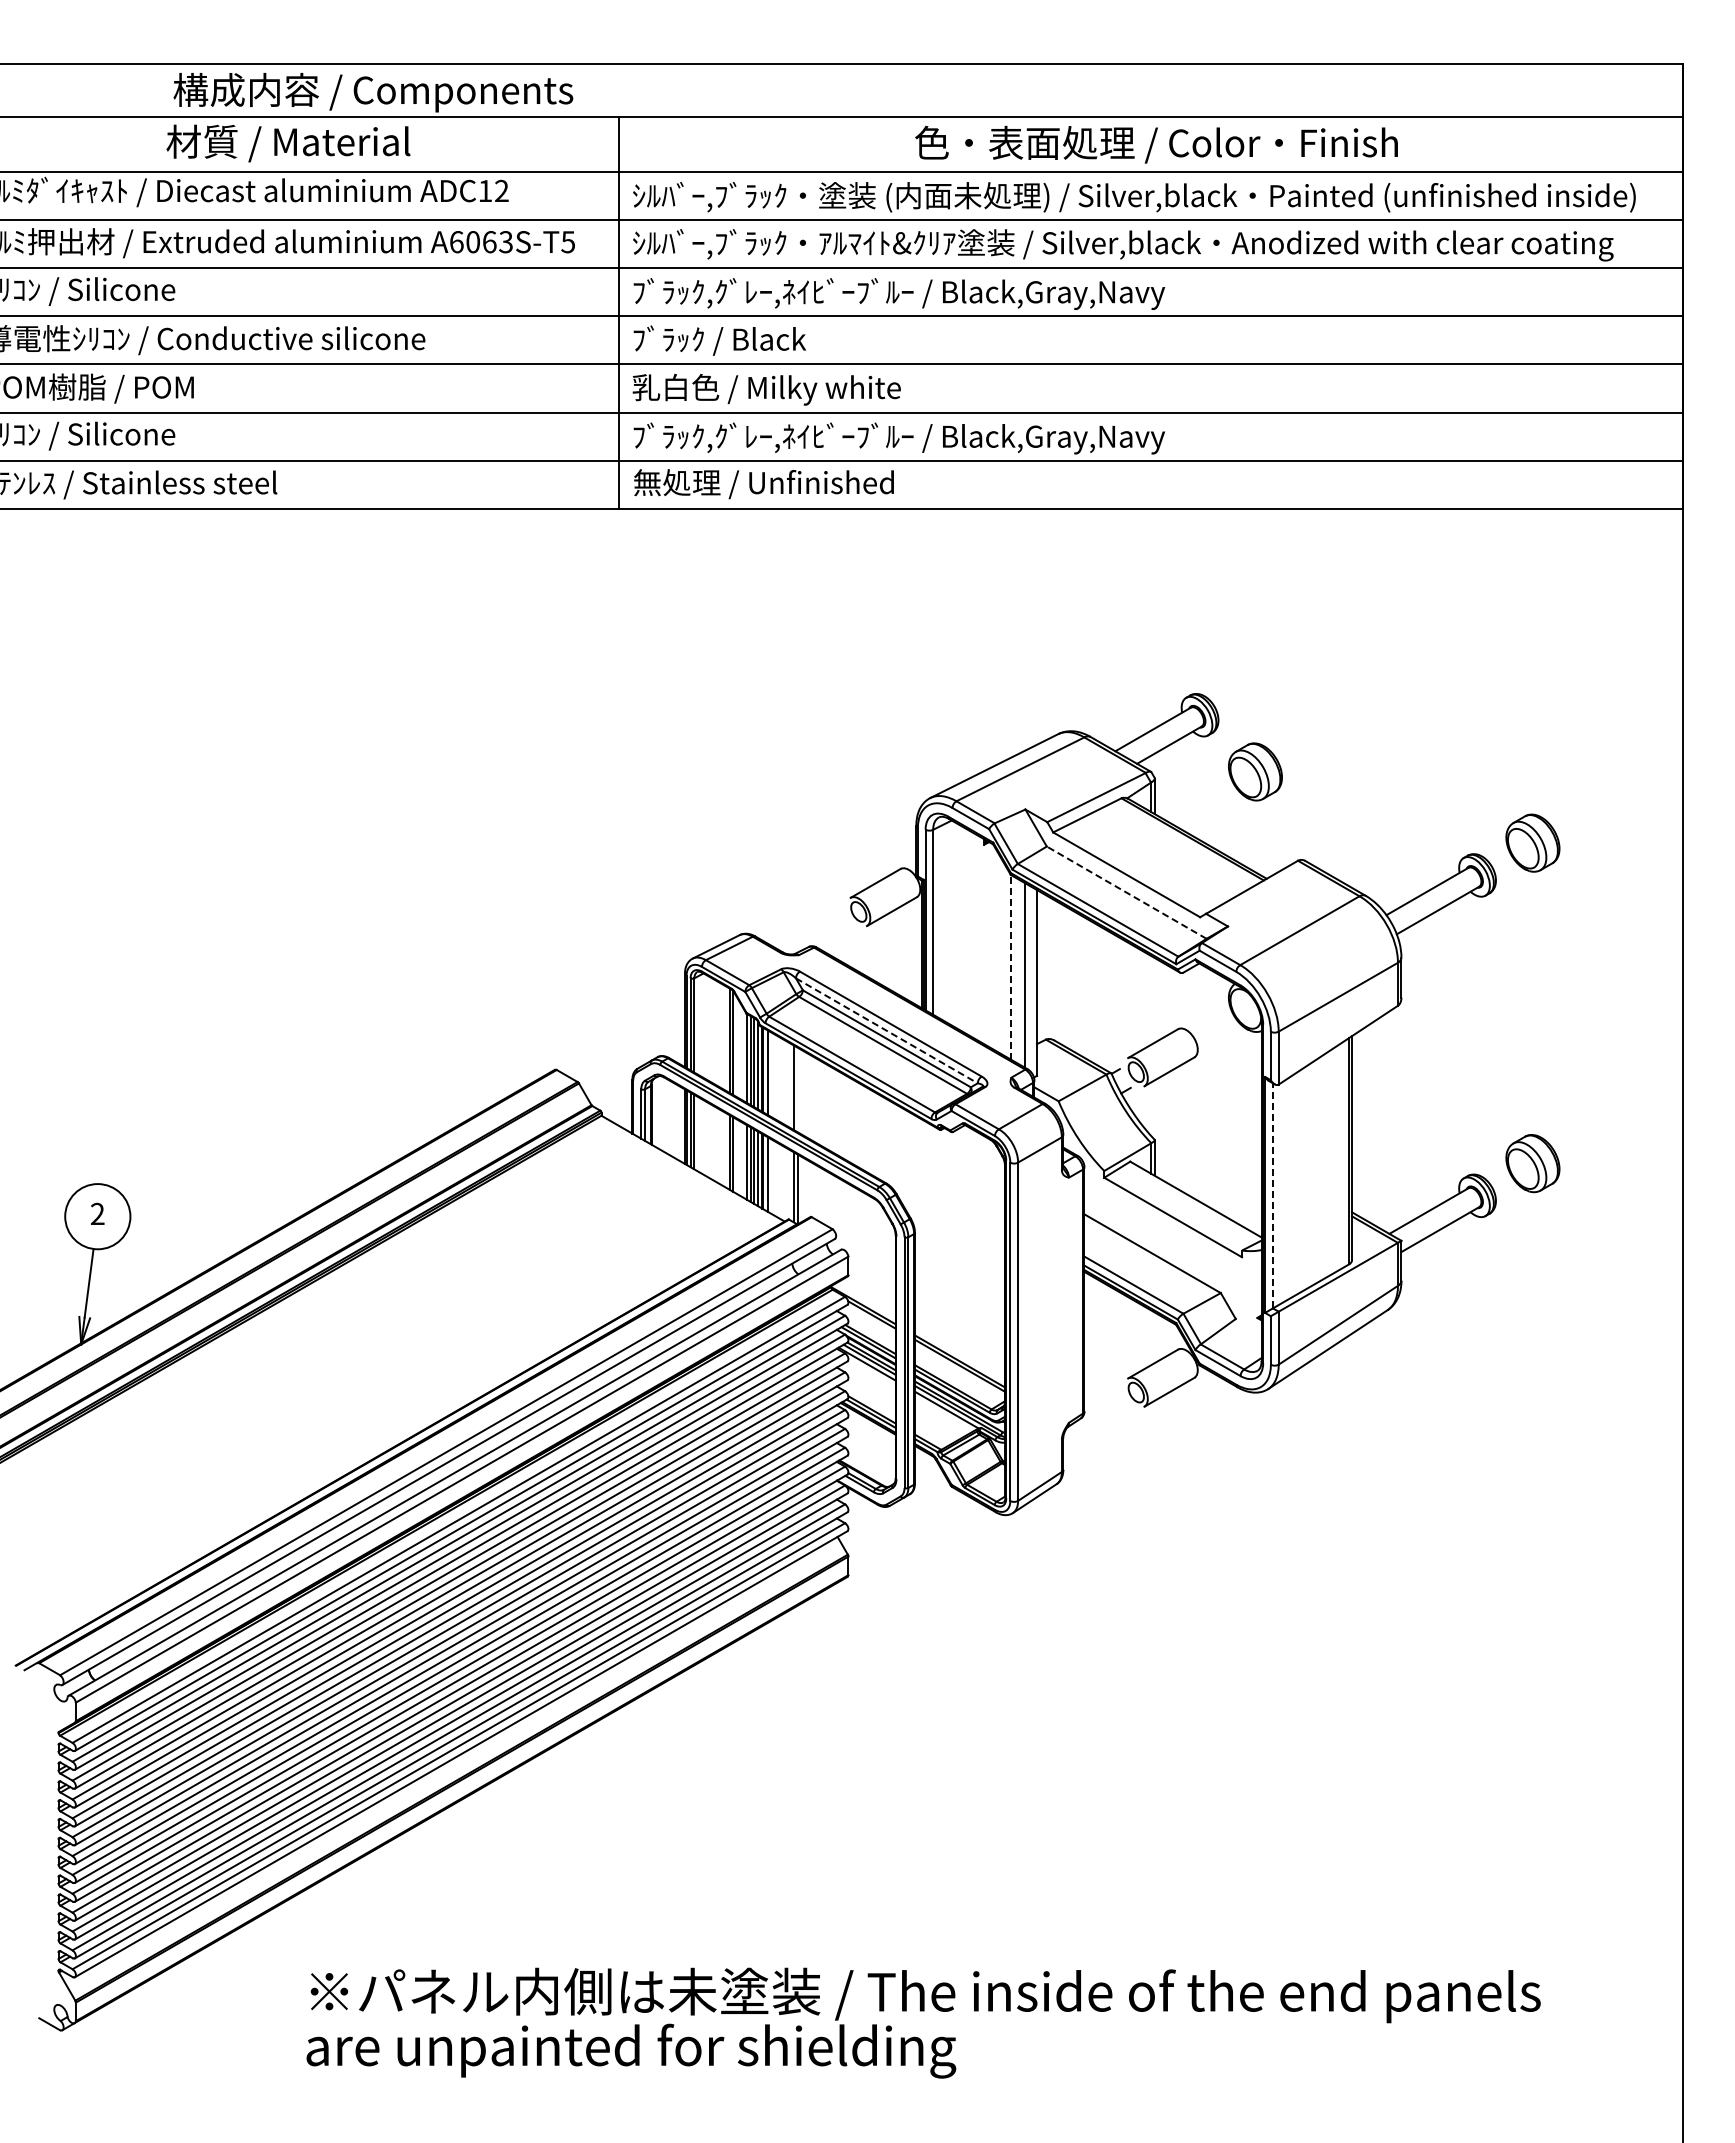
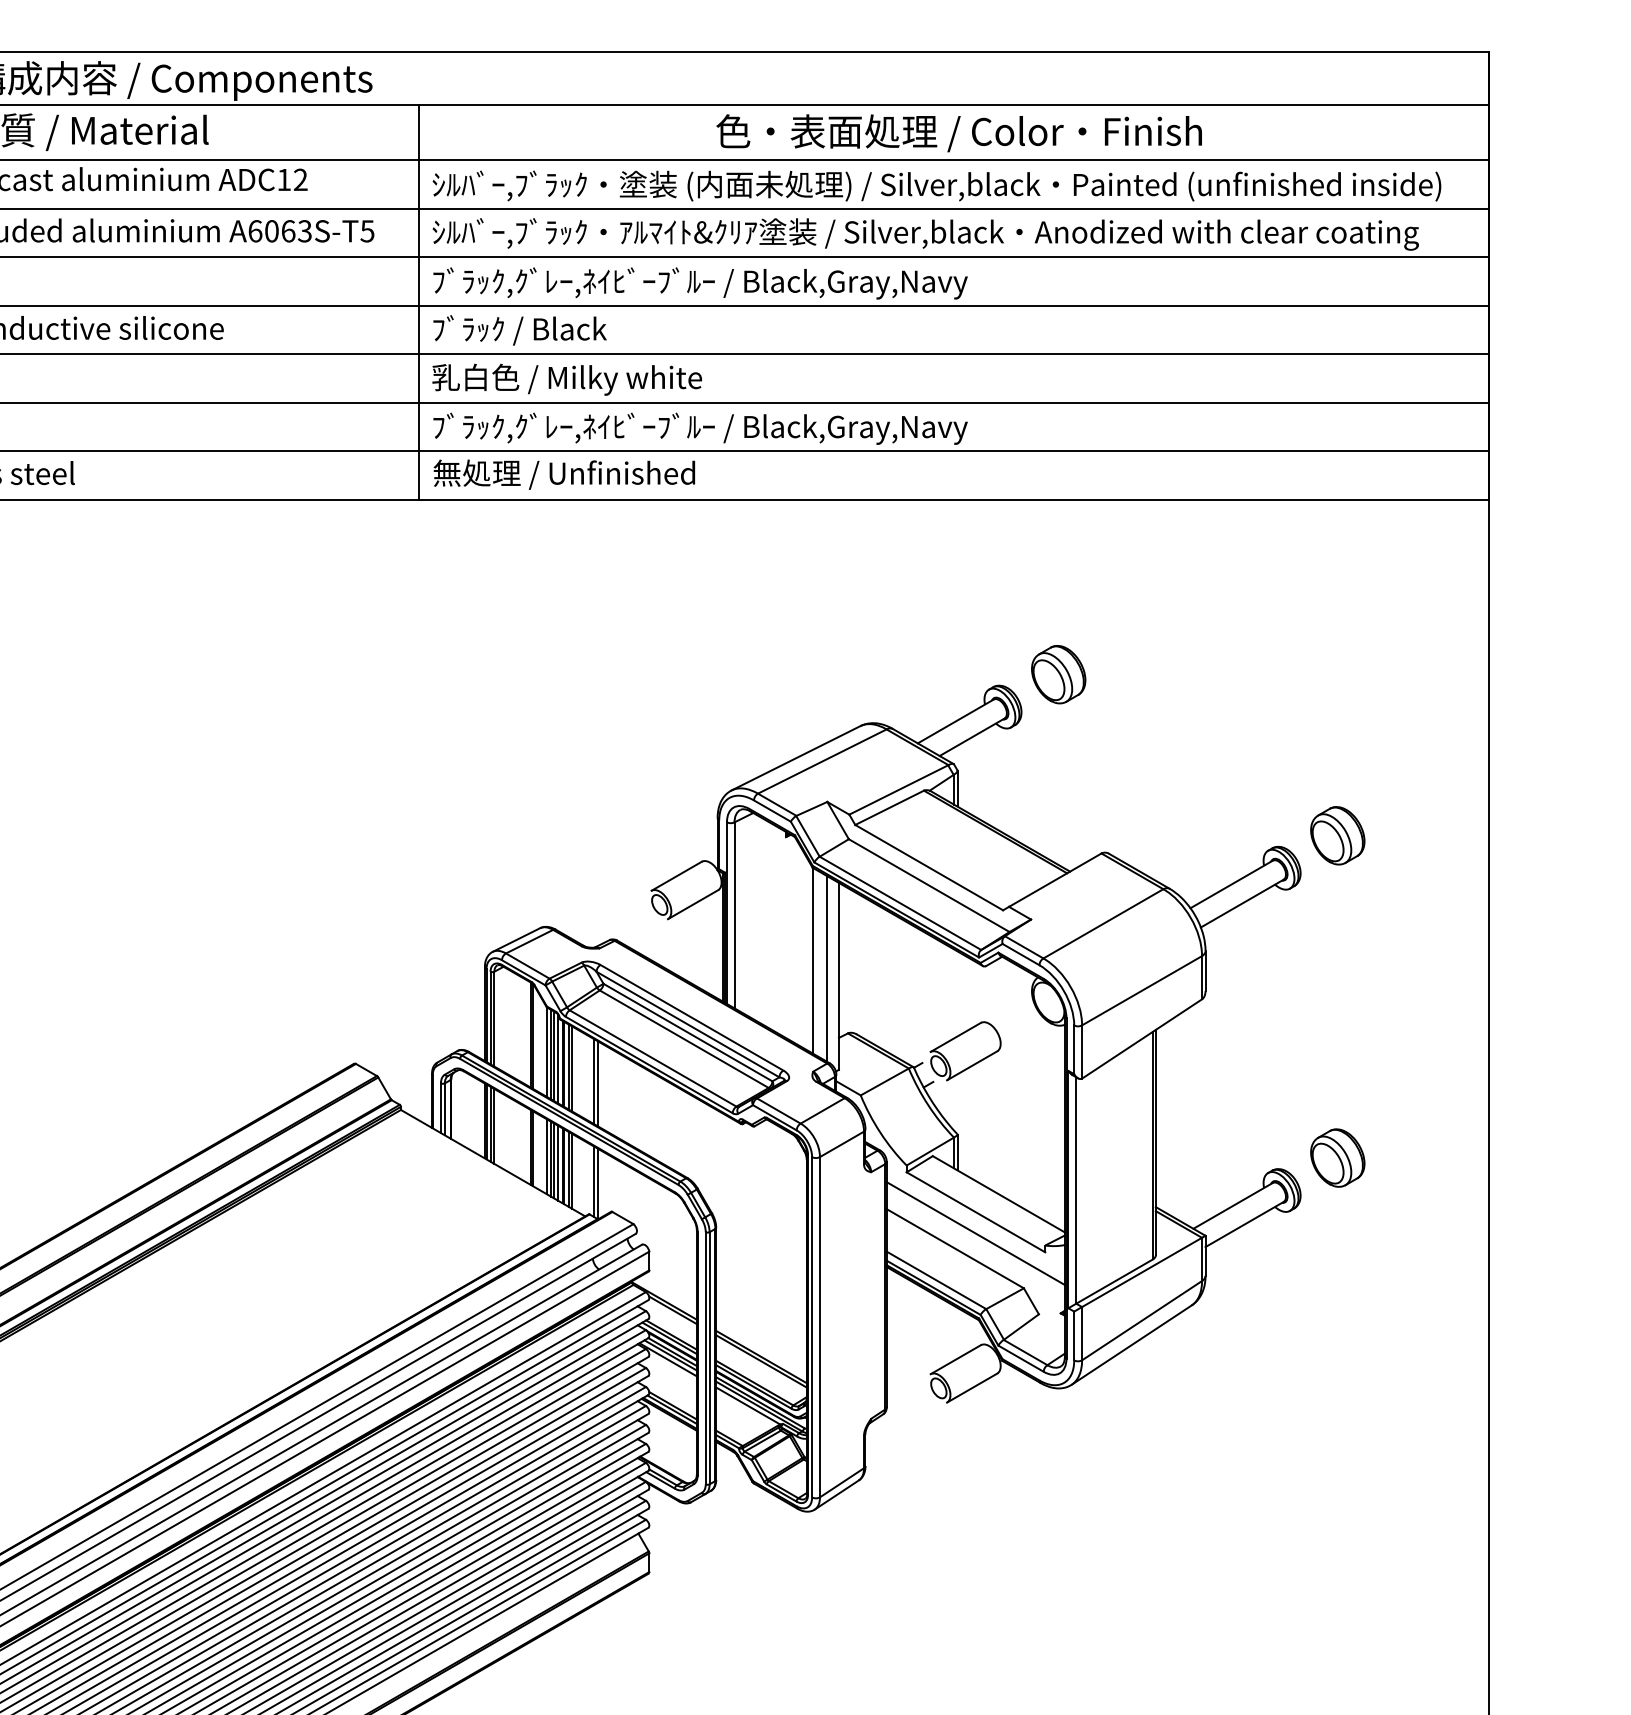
part: (1255, 771) -> (1058, 674), moved
line: (1126, 892) -> (929, 885), dashed -> solid
line: (1010, 966) -> (812, 959), dashed -> solid
line: (886, 1030) -> (687, 1024), dashed -> solid
line: (771, 1074) -> (571, 1068), added
line: (797, 1089) -> (598, 1083), added
line: (771, 1176) -> (571, 1171), added
line: (1272, 1195) -> (1075, 1190), dashed -> solid
line: (1172, 1238) -> (975, 1233), added

